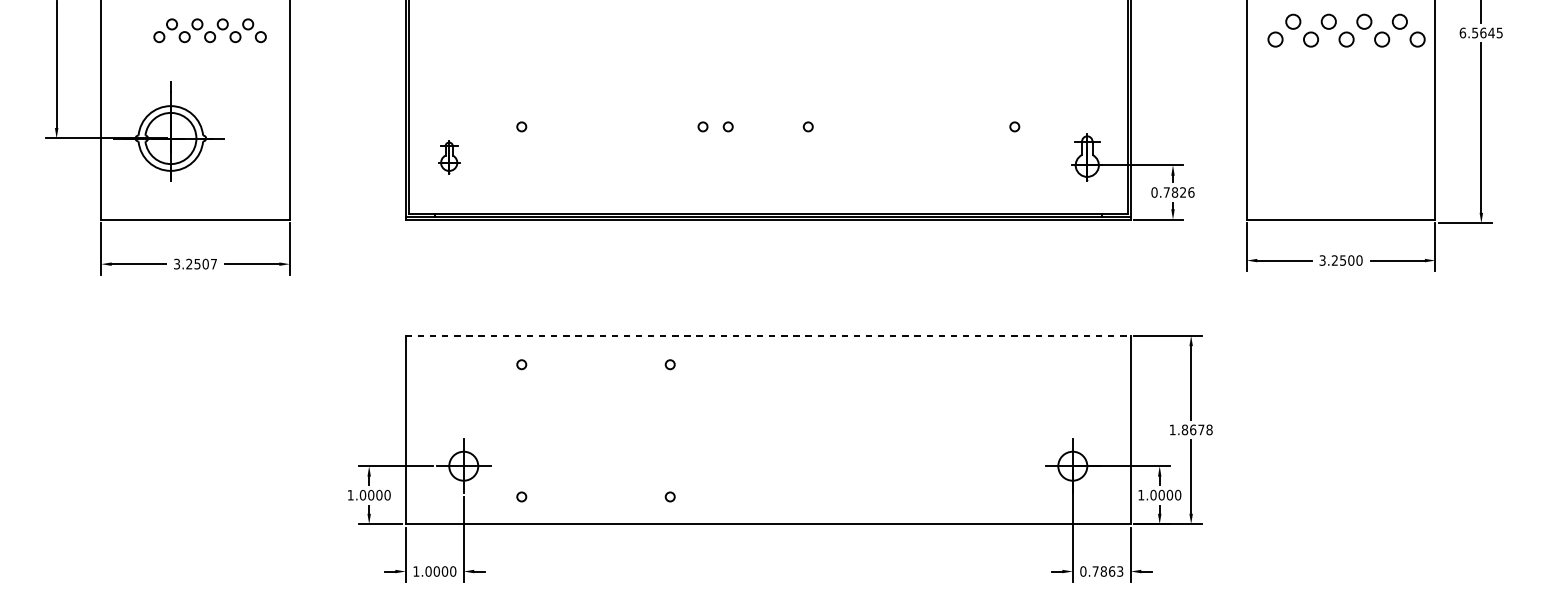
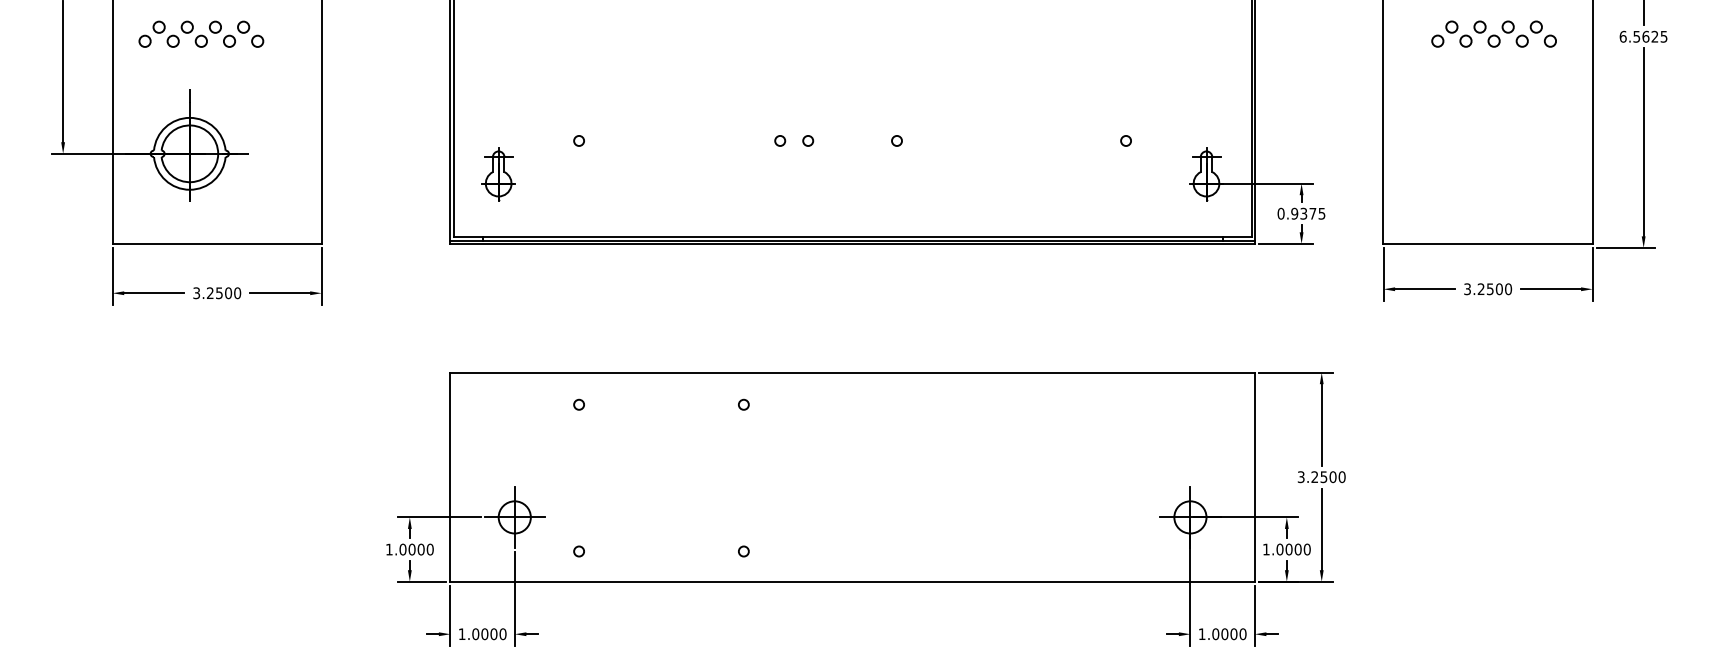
part: (210, 30) -> (201, 33), moved
part: (1345, 30) -> (1493, 33), size x0.71
text: (1491, 32) -> (1654, 36), 6.5645 -> 6.5625
part: (449, 157) -> (498, 174), size x1.43
text: (1179, 192) -> (1308, 213), 0.7826 -> 0.9375
text: (213, 264) -> (237, 293), 3.2507 -> 3.2500
line: (769, 335) -> (853, 372), dashed -> solid
text: (1190, 430) -> (1321, 477), 1.8678 -> 3.2500
text: (1101, 571) -> (1222, 634), 0.7863 -> 1.0000

